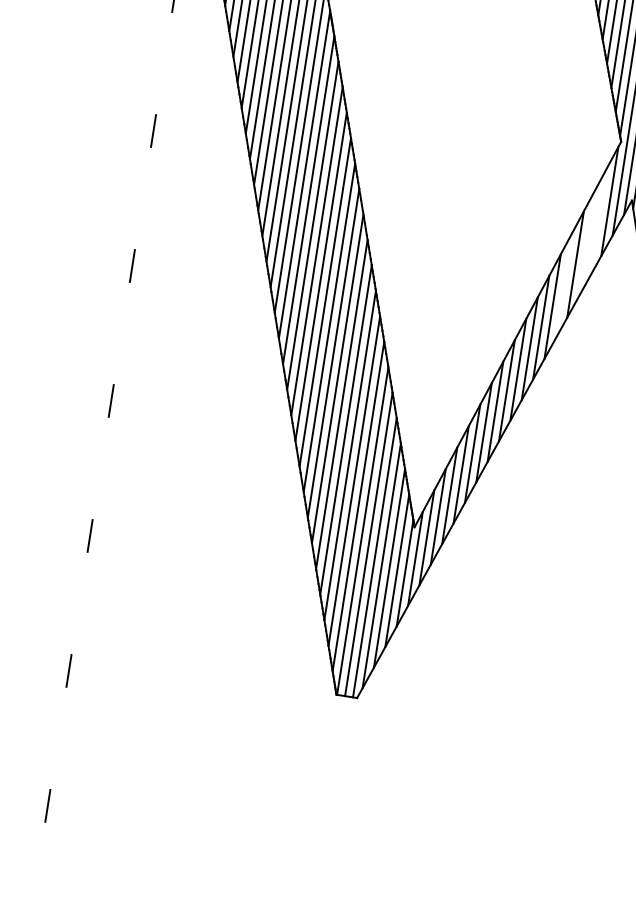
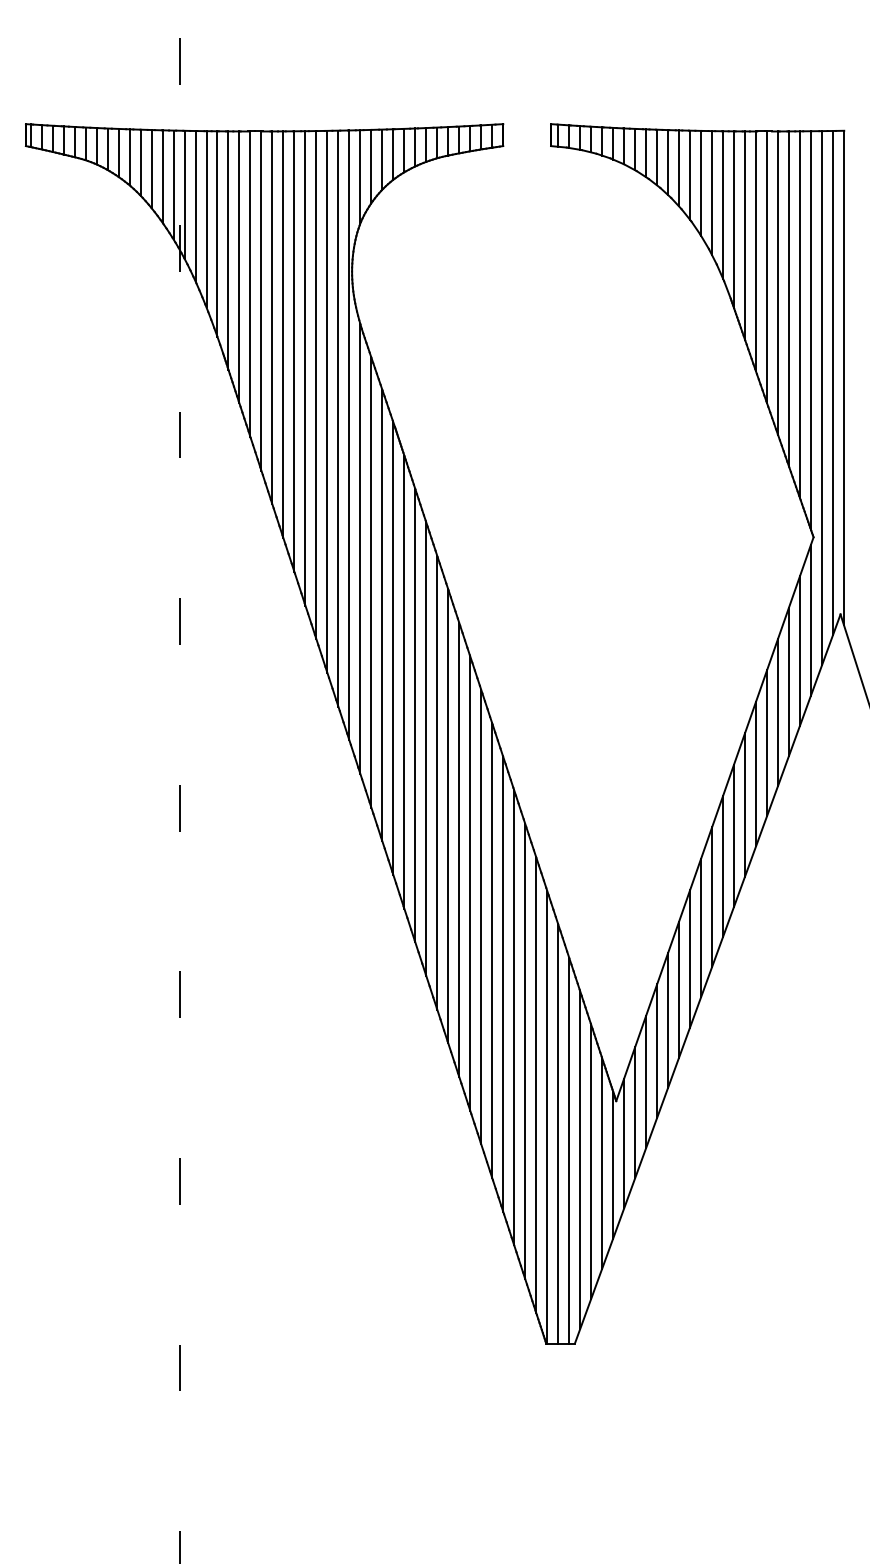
line: (598, 222) -> (799, 650), added
line: (586, 243) -> (788, 681), added
line: (563, 285) -> (766, 743), added

